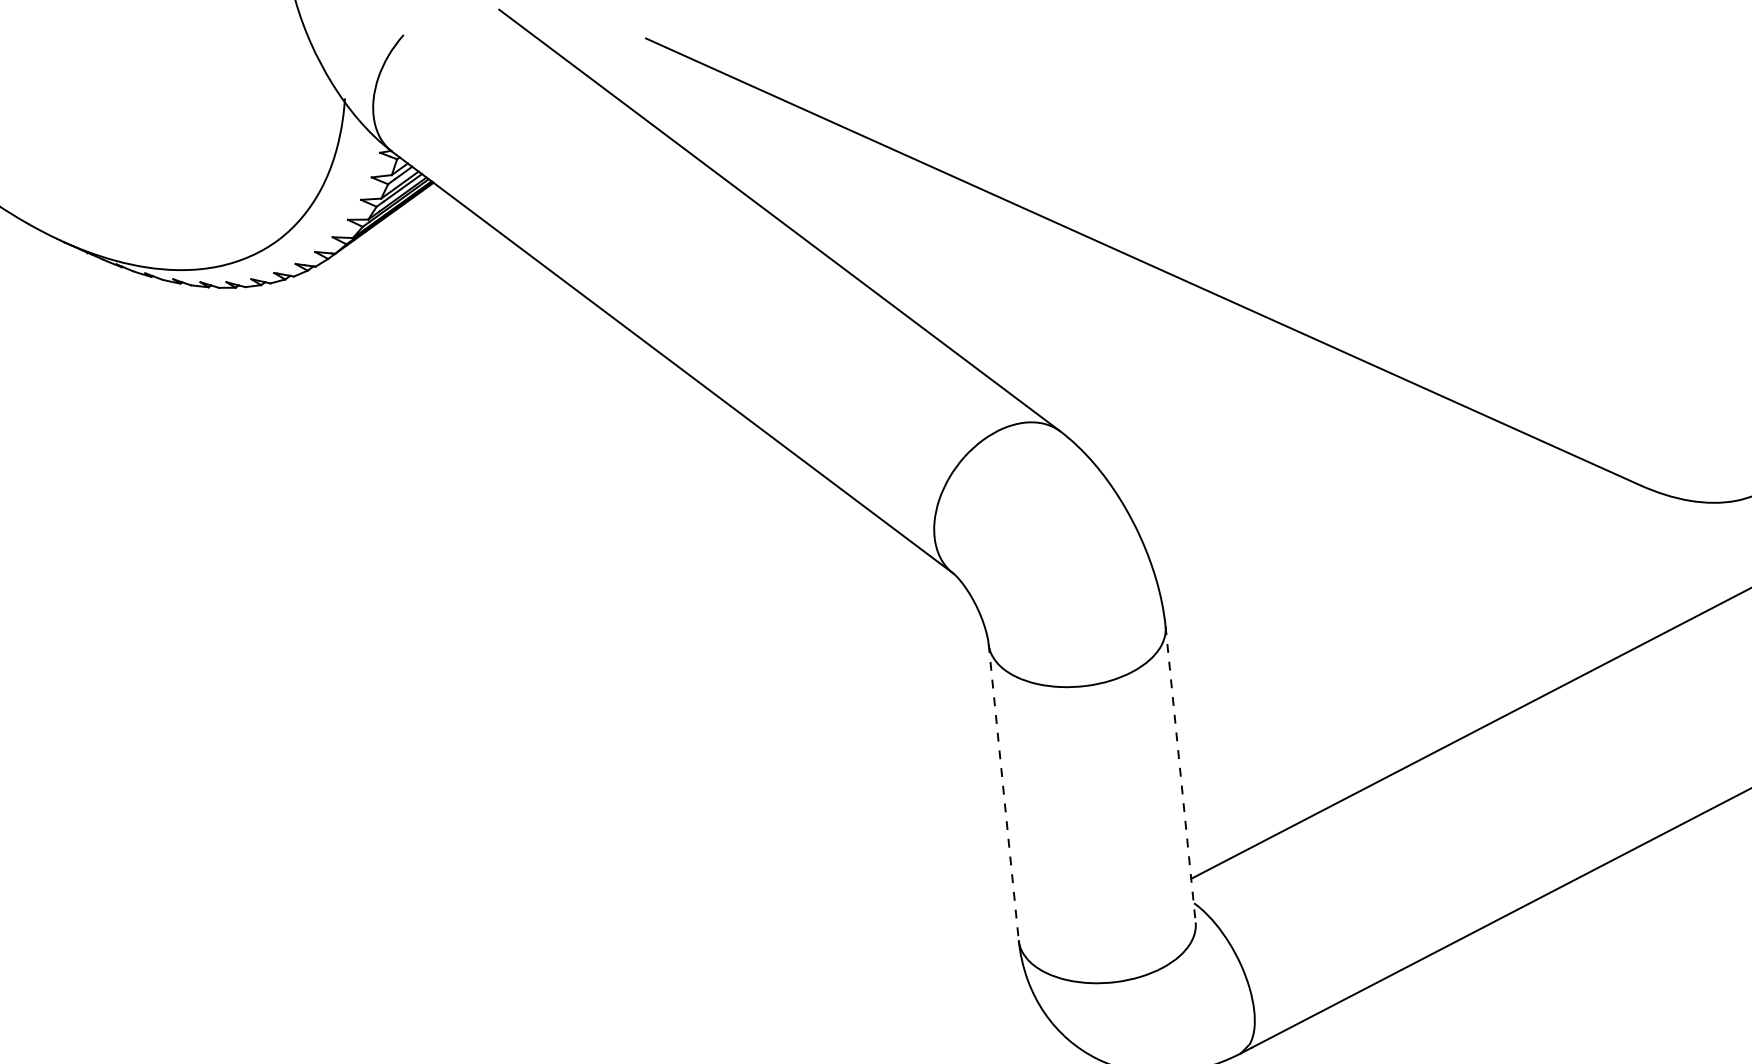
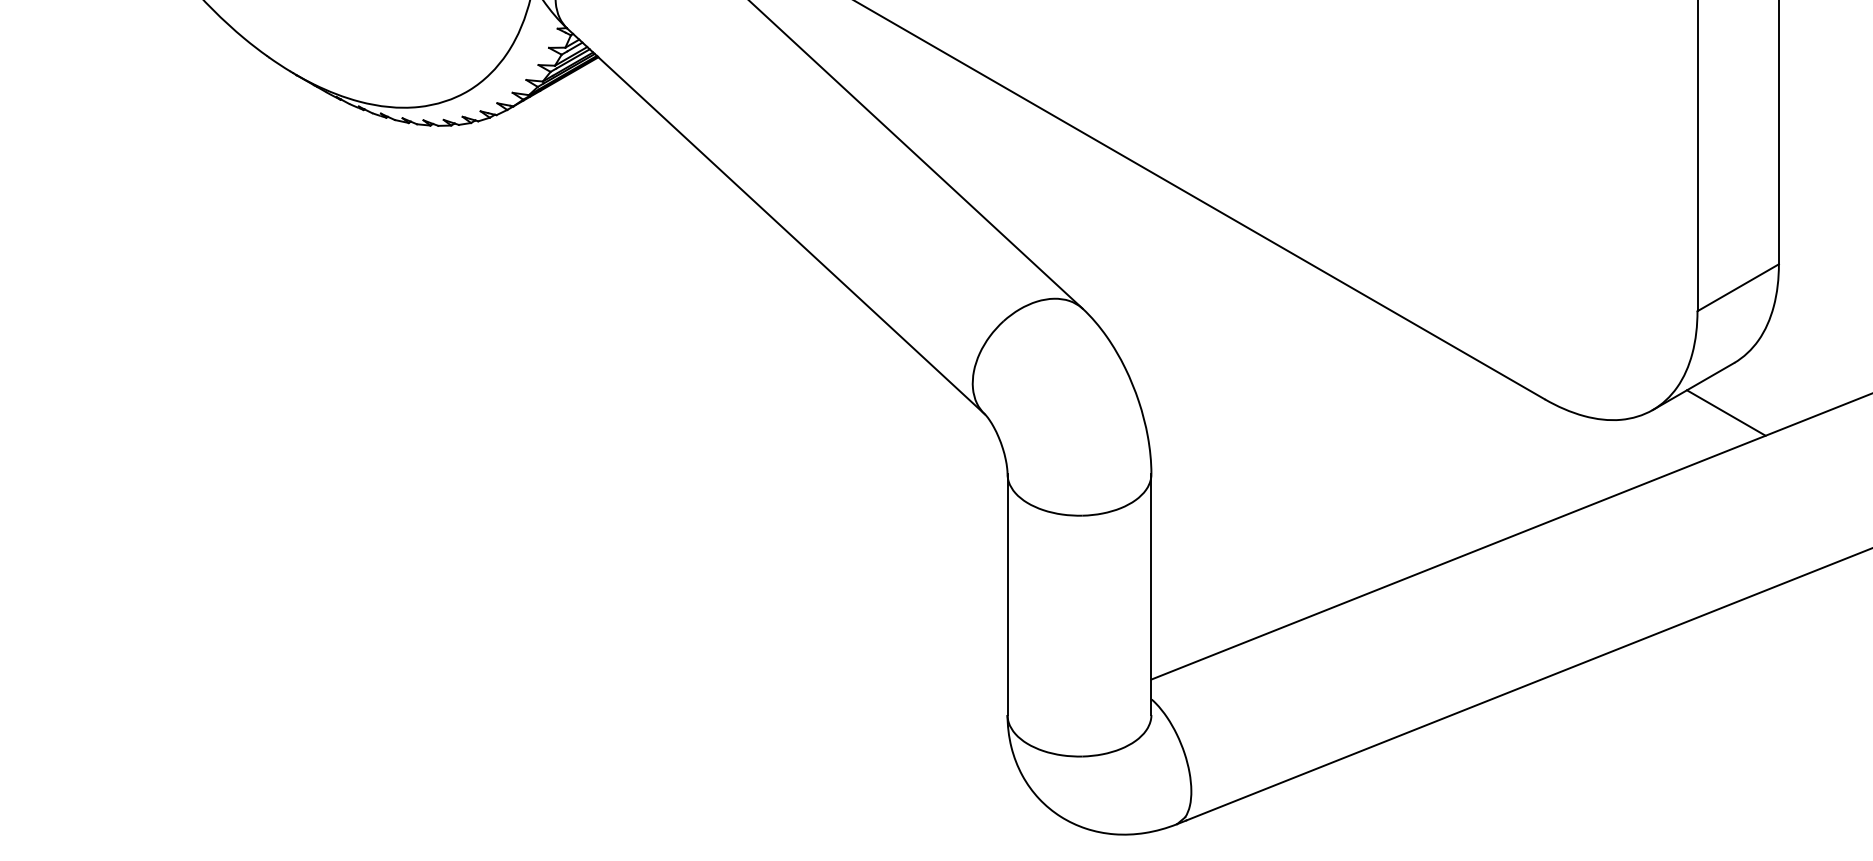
line: (1180, 775) -> (1151, 595), dashed -> solid
line: (1003, 793) -> (1007, 595), dashed -> solid

